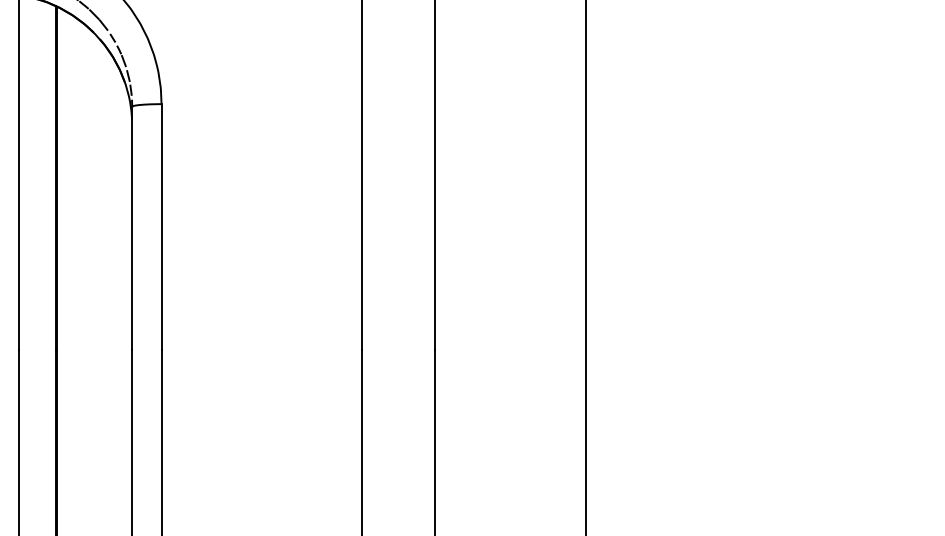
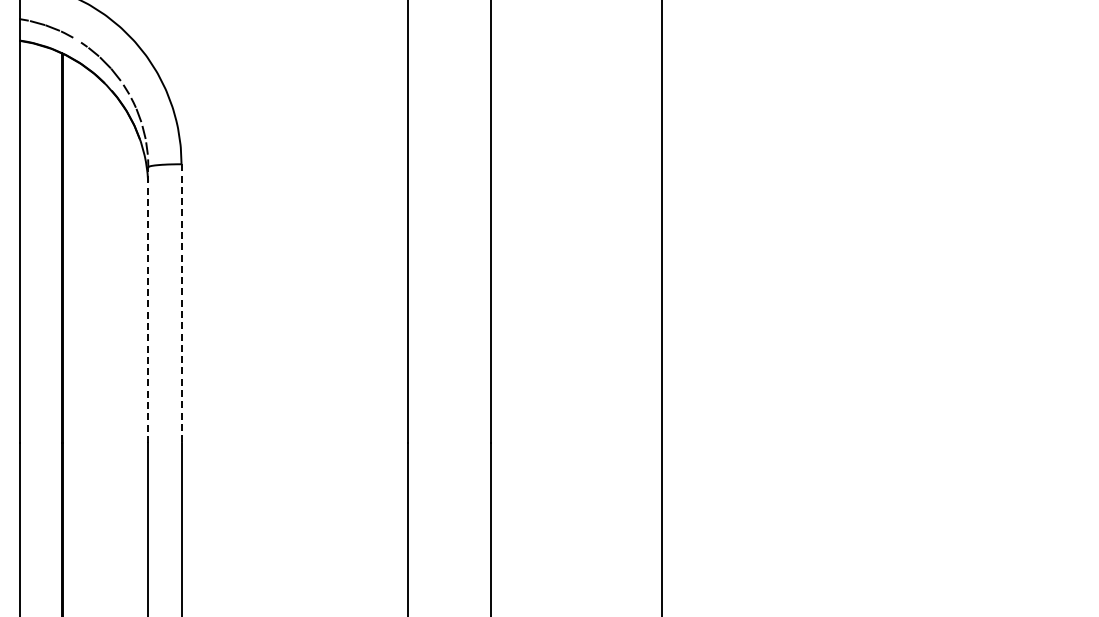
line: (132, 228) -> (148, 305), solid -> dashed
line: (161, 228) -> (181, 304), solid -> dashed

